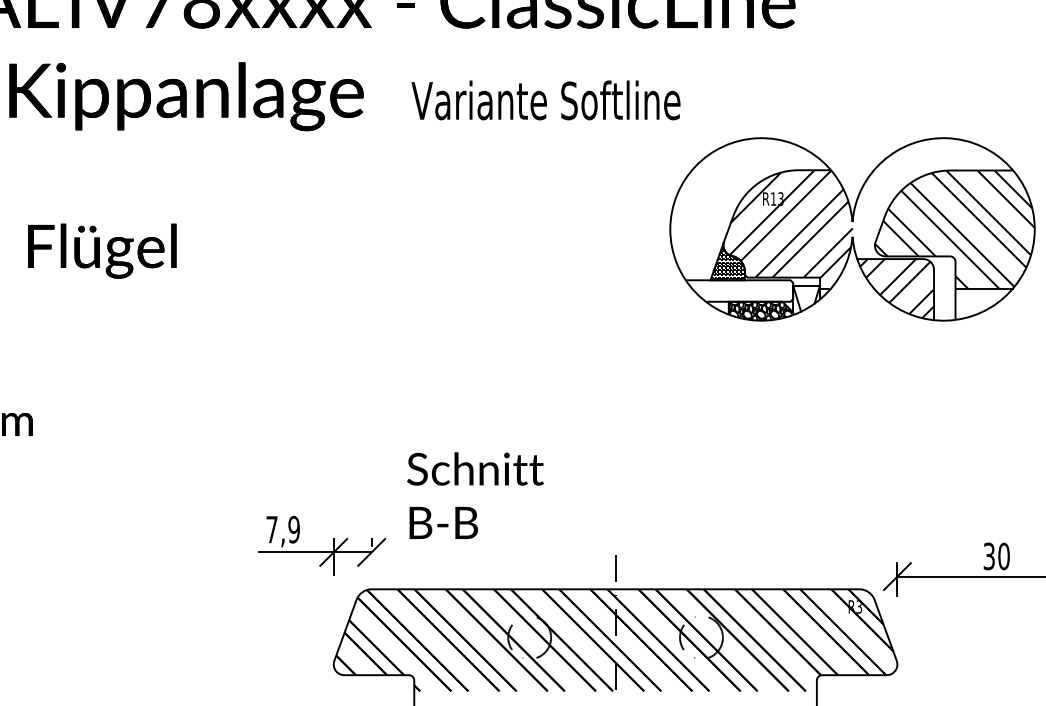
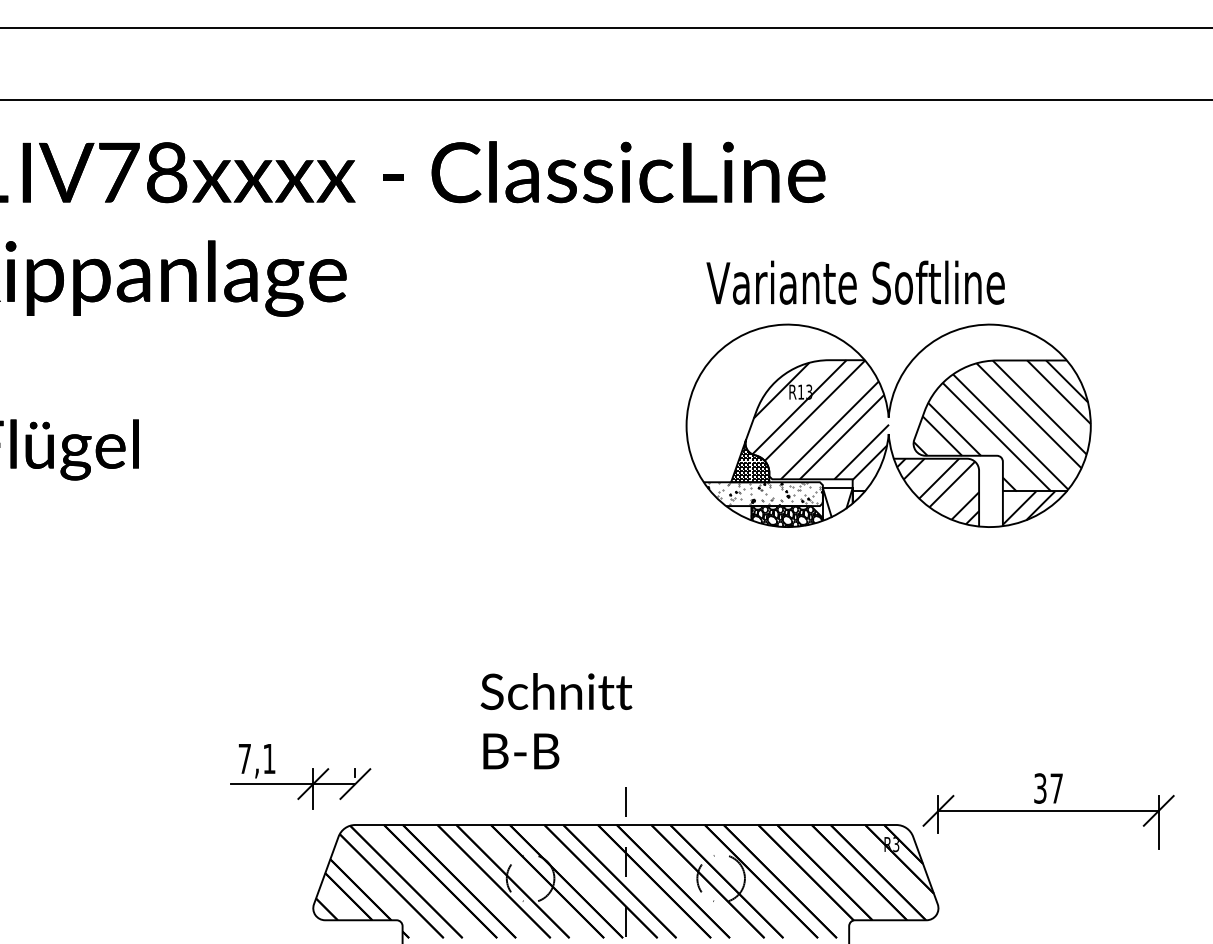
text: (545, 100) -> (855, 282), moved
hatch: (740, 291) -> (764, 494), added
hatch: (978, 303) -> (1028, 507), added
text: (475, 495) -> (556, 721), moved
text: (294, 529) -> (269, 758), 7,9 -> 7,1
text: (1003, 556) -> (1056, 788), 30 -> 37

